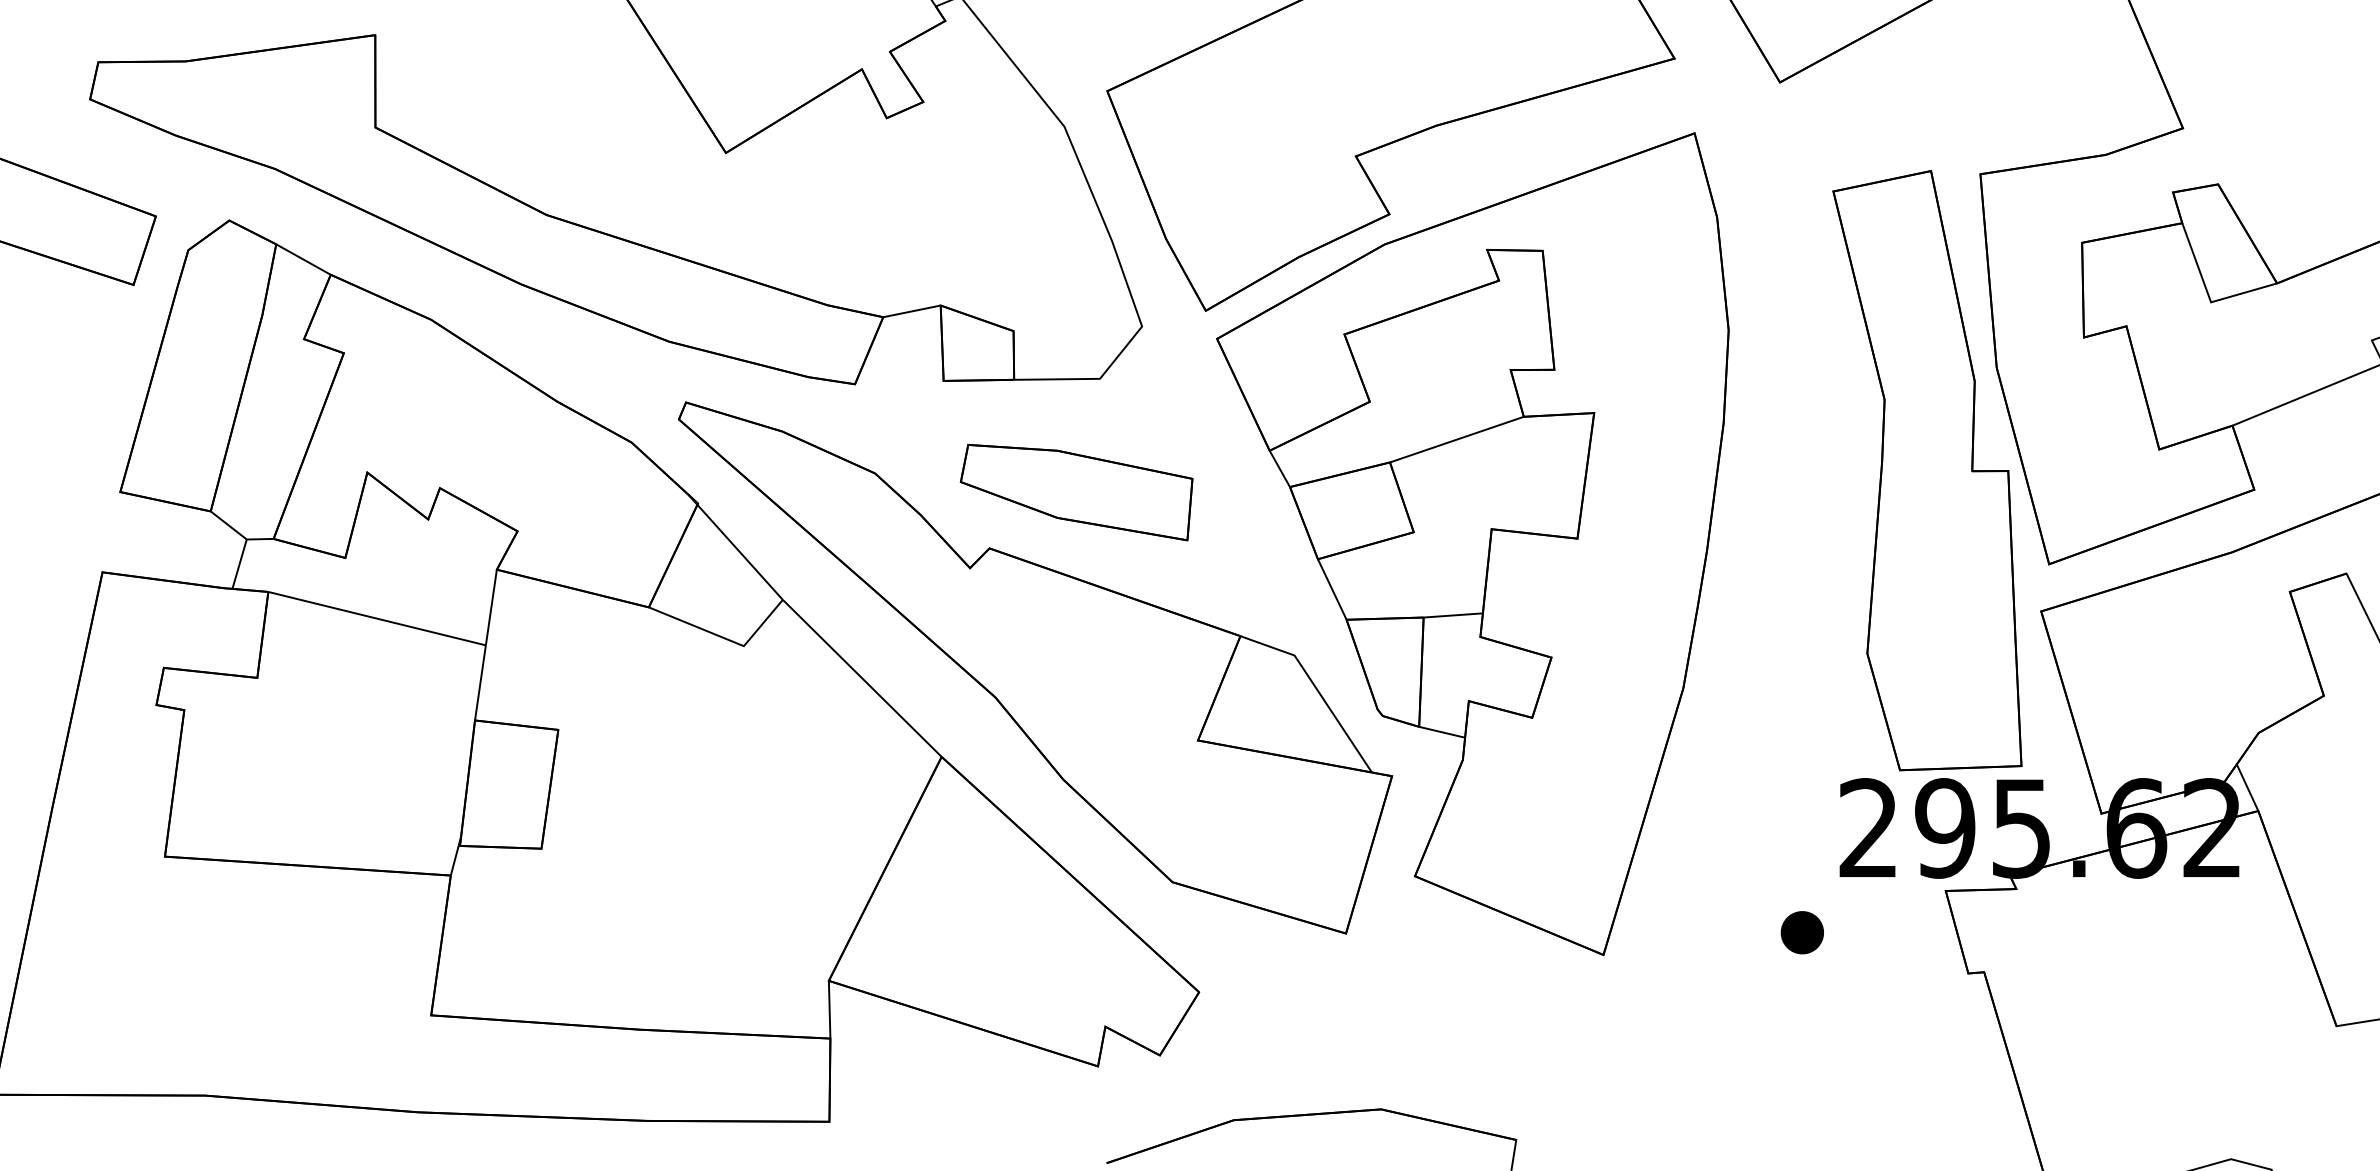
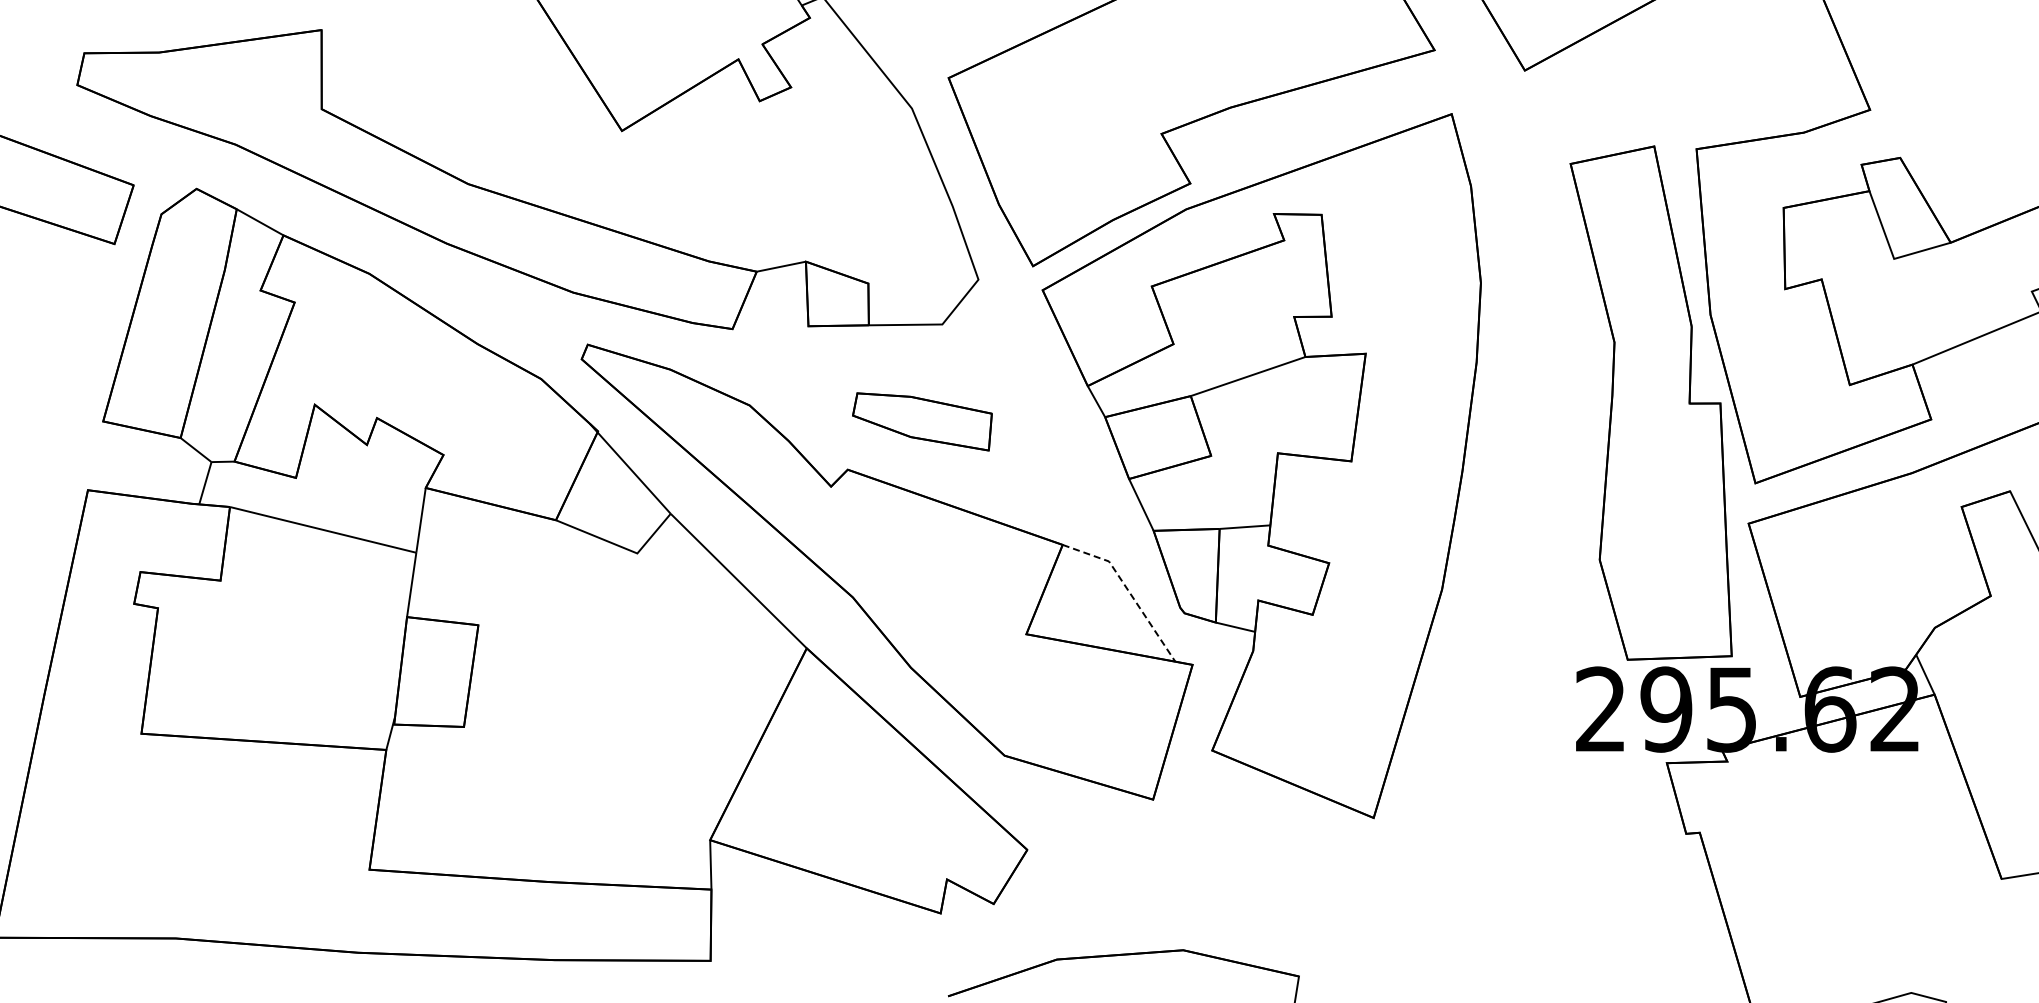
part: (1076, 492) -> (922, 421), size x0.7
line: (1317, 689) -> (1128, 590), solid -> dashed
part: (1801, 932) -> (1543, 798), removed

